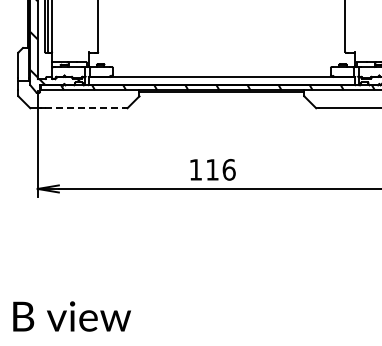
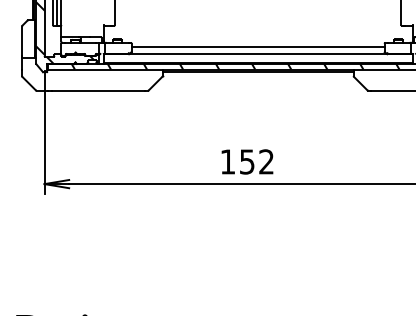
line: (221, 70) -> (257, 46), added
line: (84, 108) -> (98, 90), dashed -> solid
text: (220, 169) -> (256, 161), 116 -> 152

